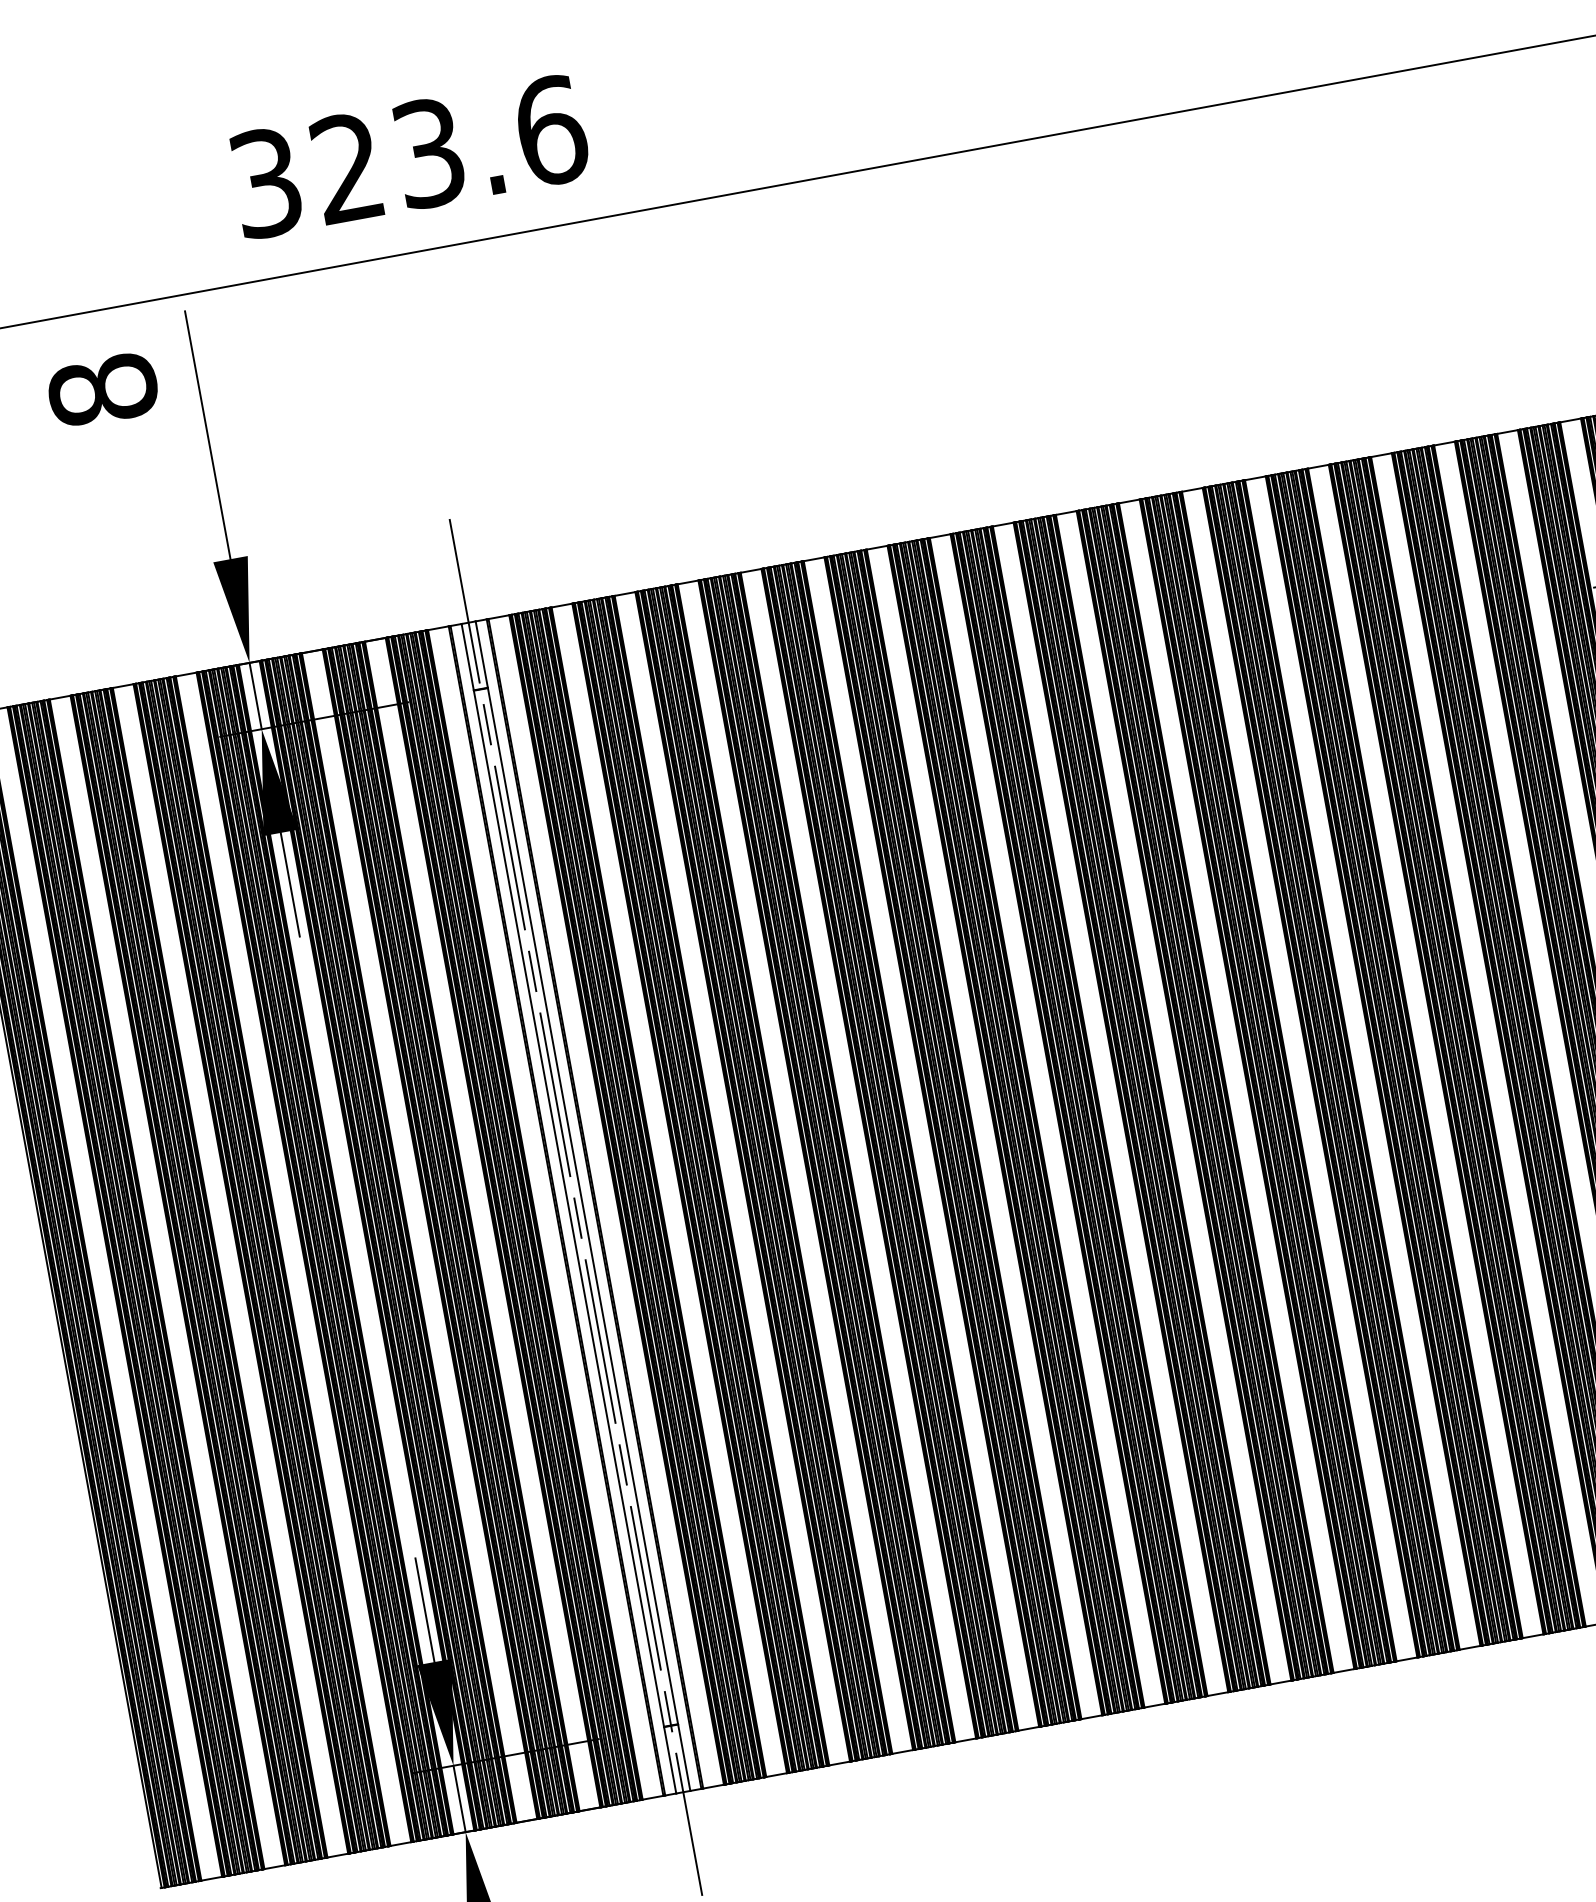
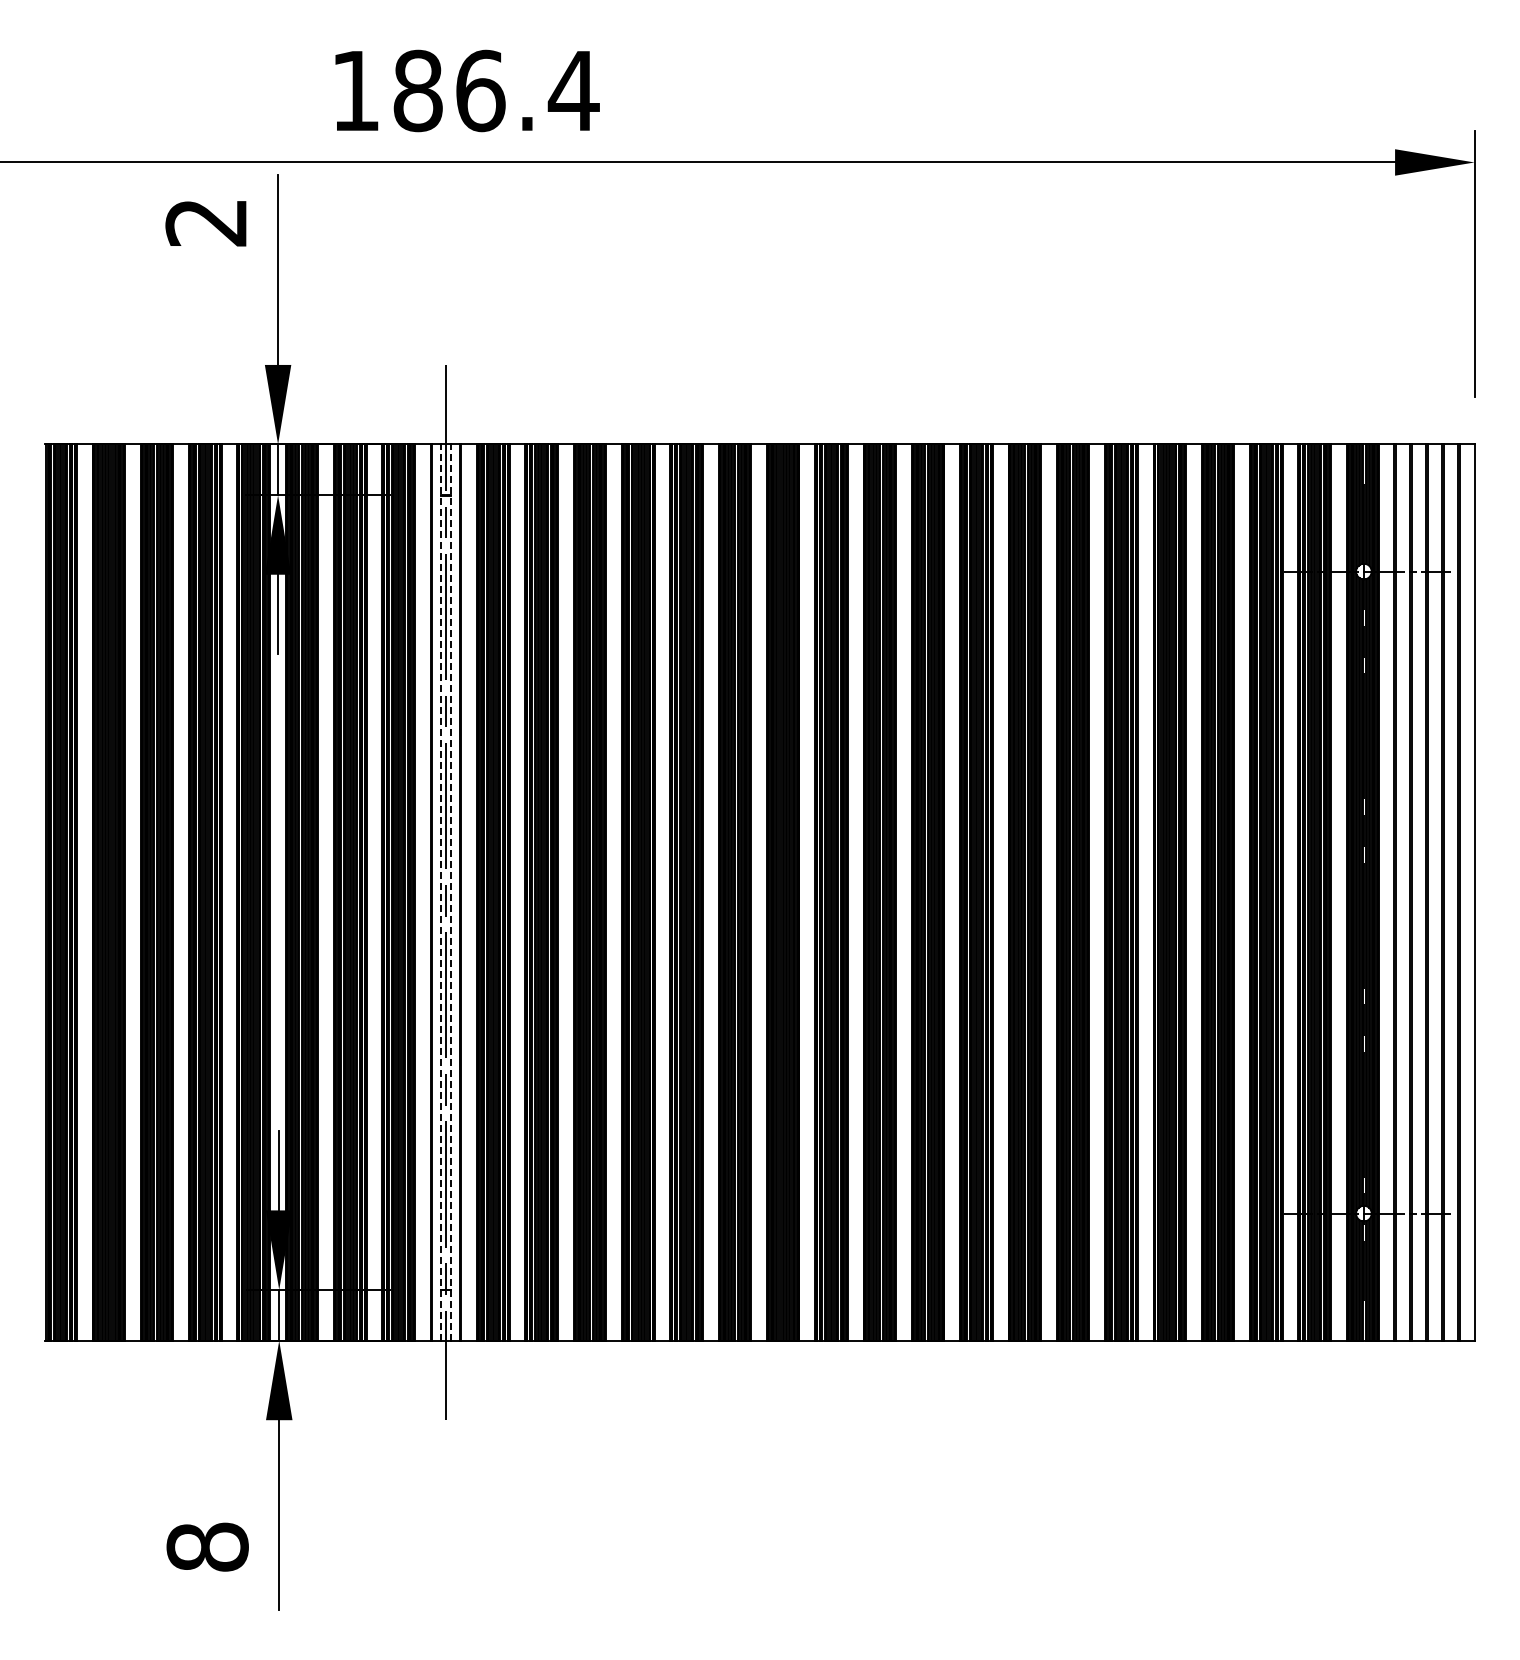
text: (409, 156) -> (465, 90), 323.6 -> 186.4
text: (103, 390) -> (206, 222), 8 -> 2
line: (583, 1206) -> (451, 892), solid -> dashed
line: (568, 1208) -> (440, 892), solid -> dashed

